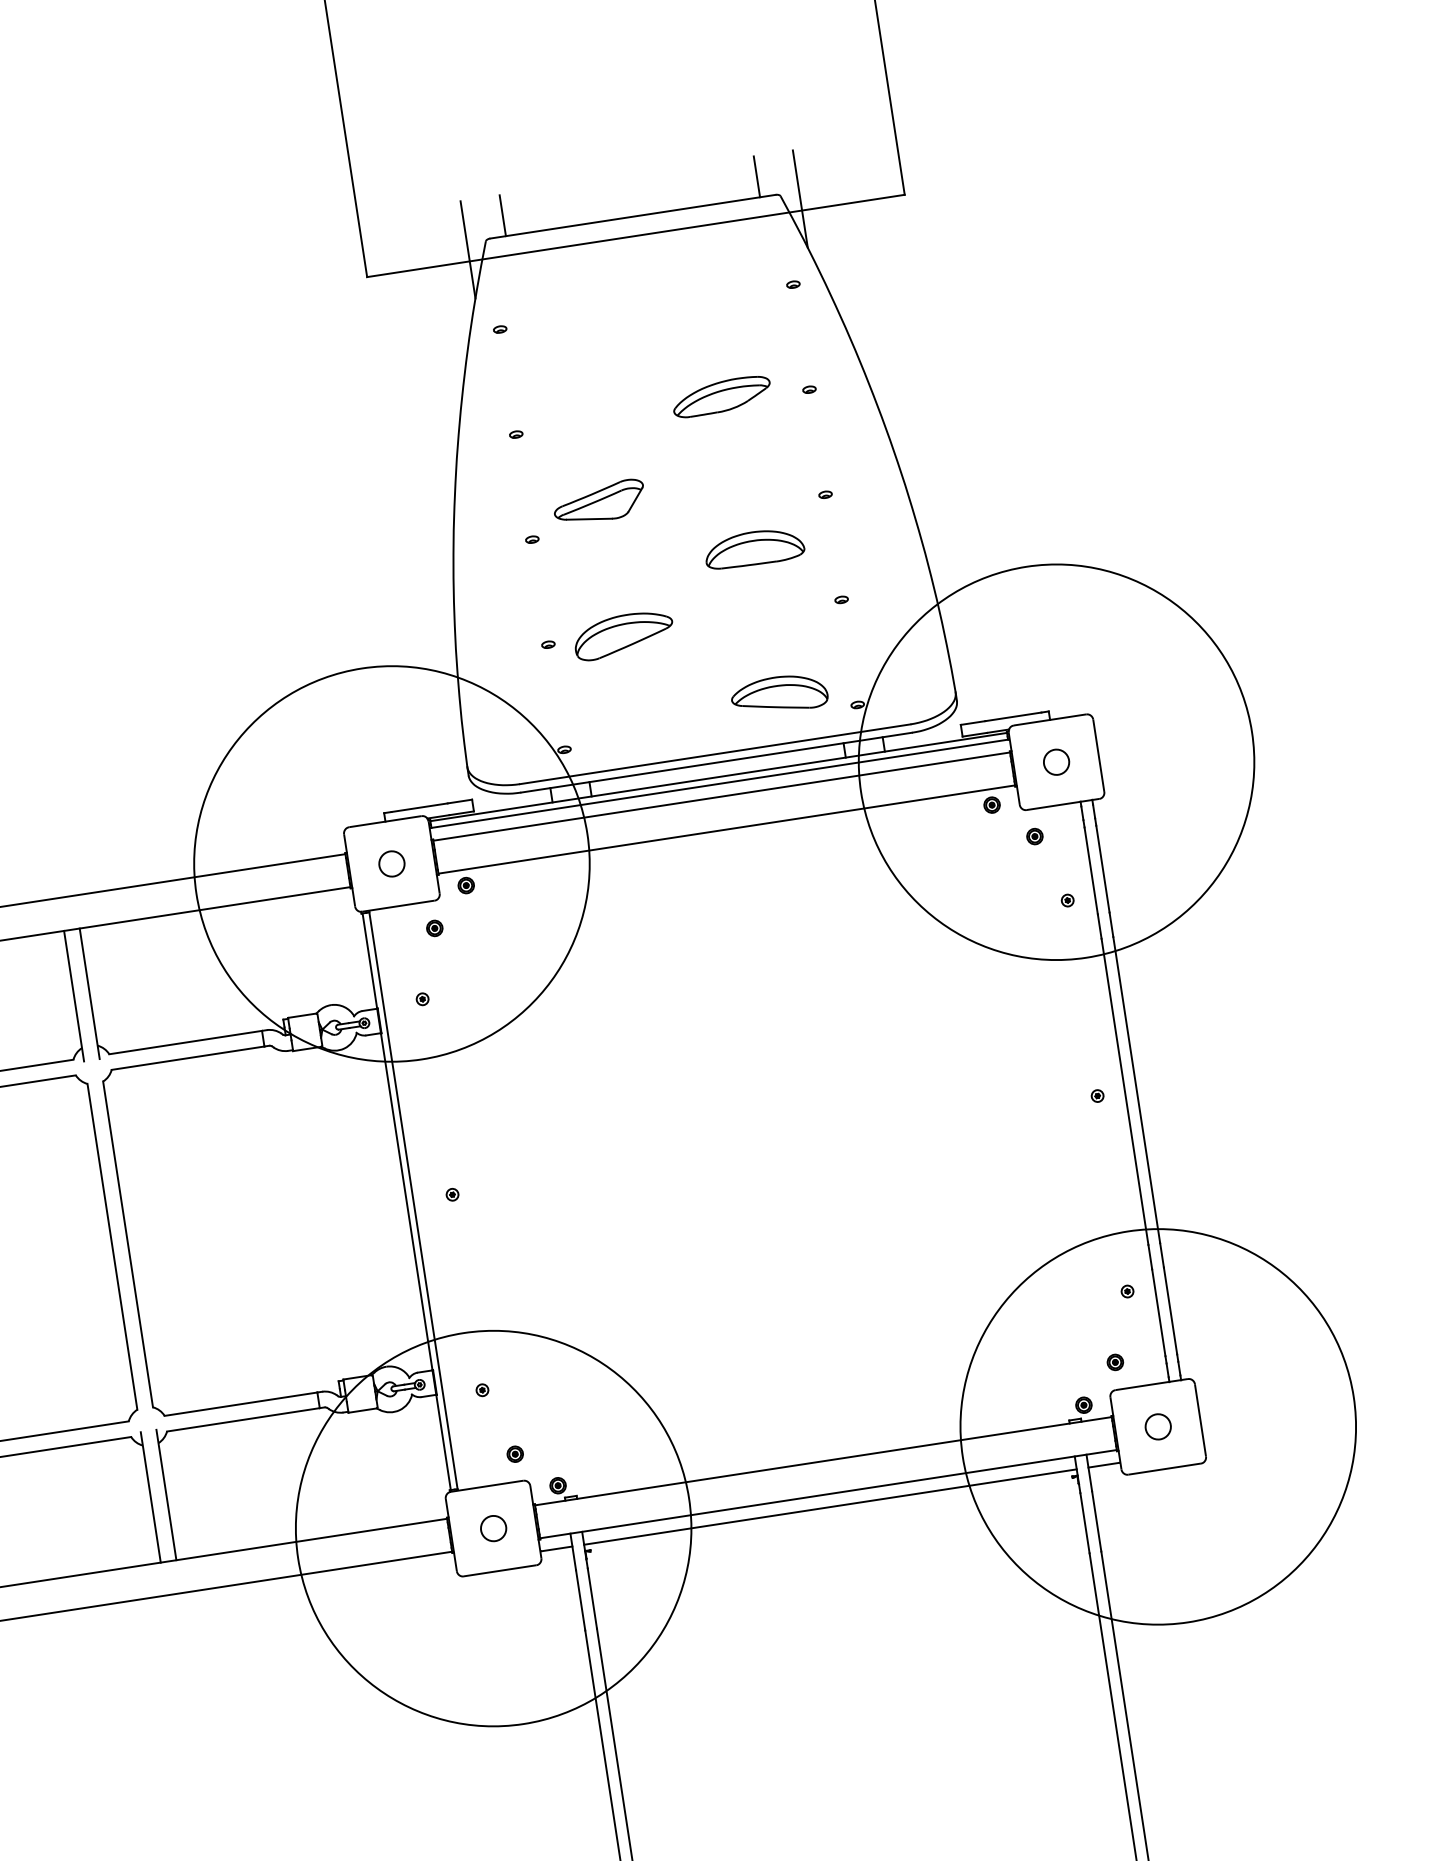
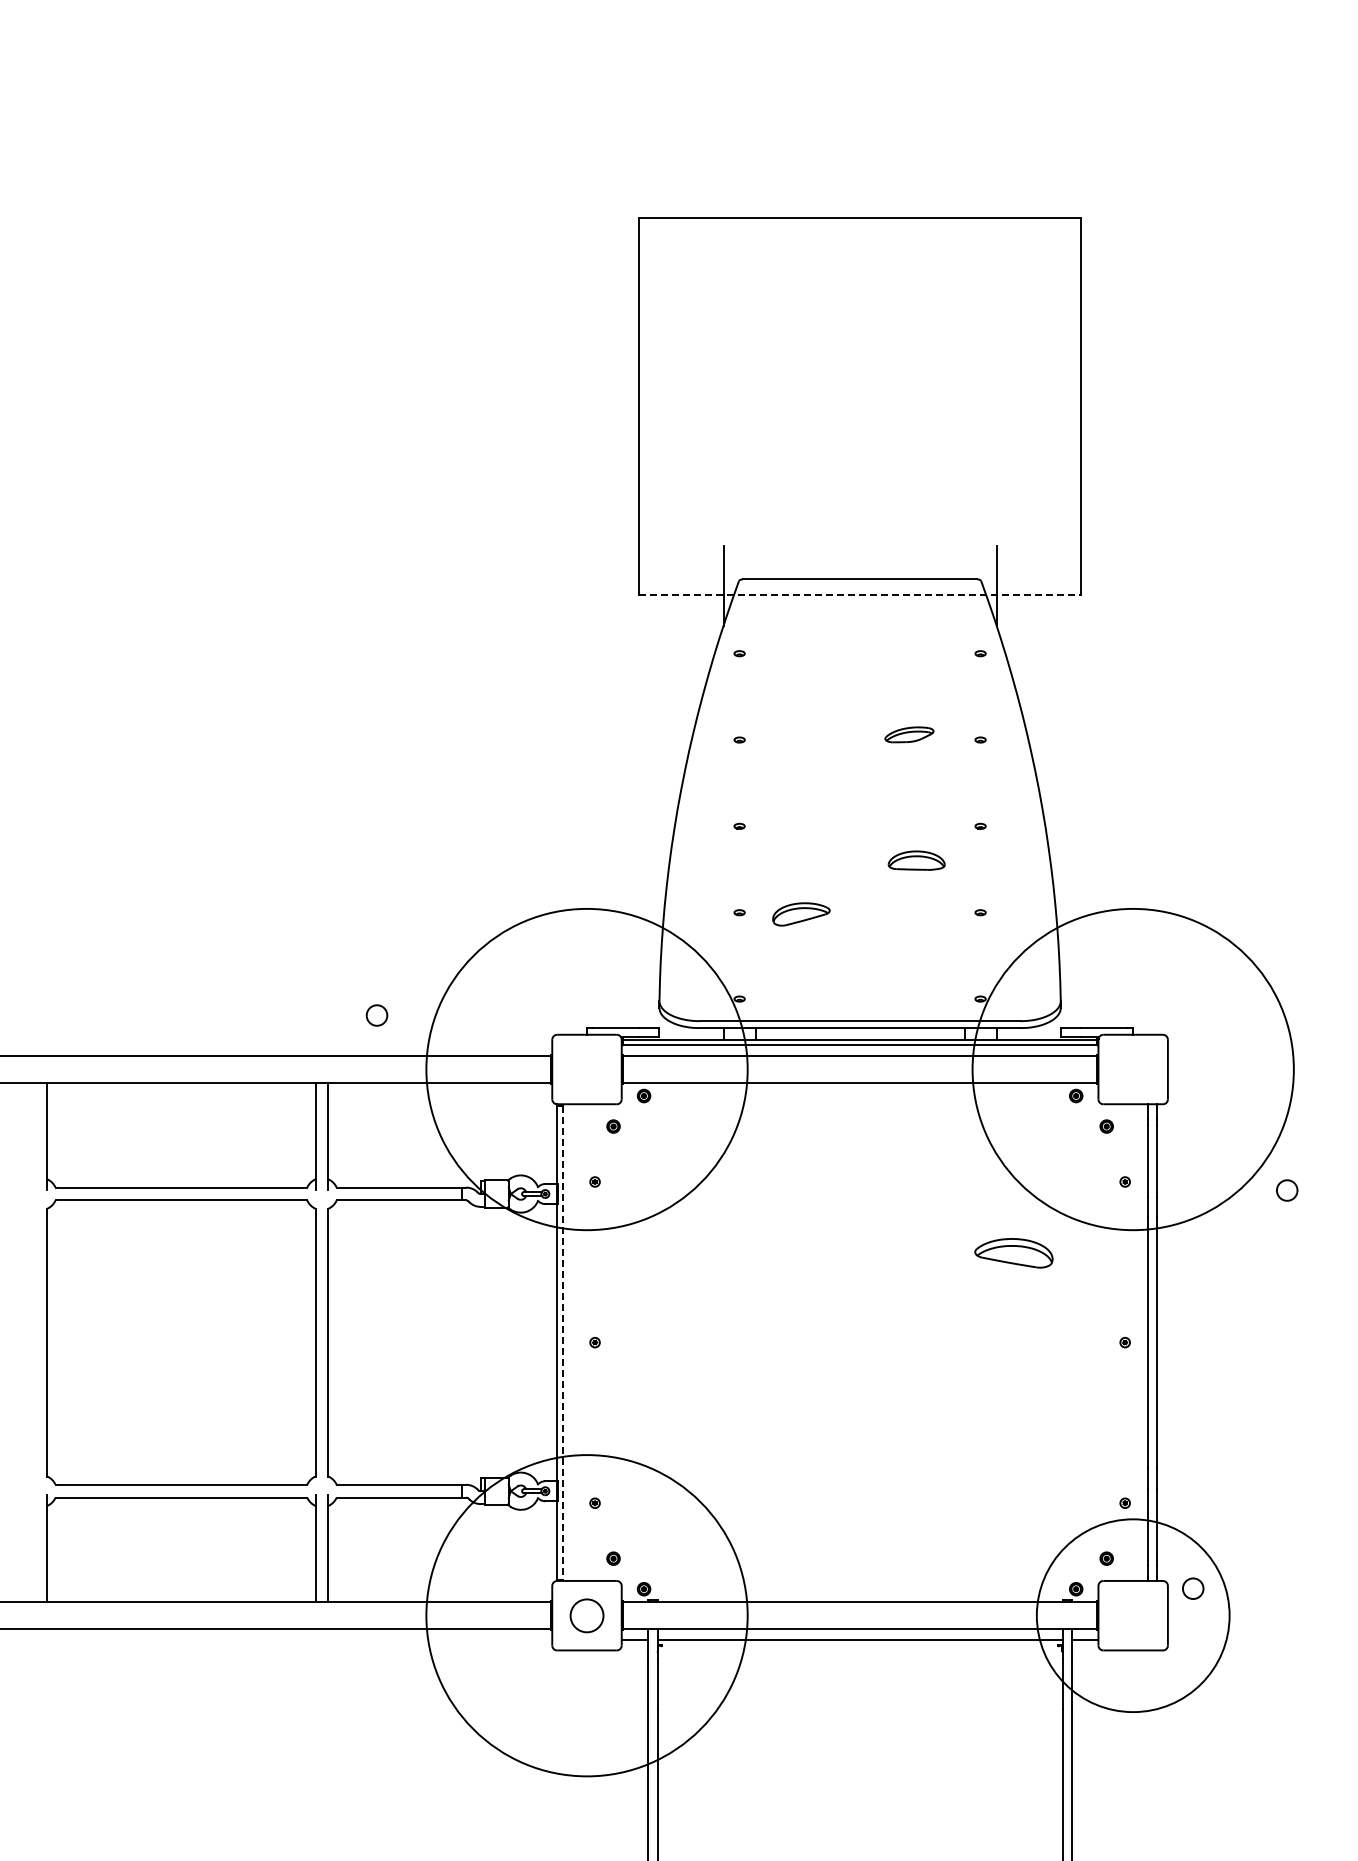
line: (756, 176) -> (964, 562), removed
line: (502, 215) -> (755, 562), removed
line: (636, 236) -> (860, 595), solid -> dashed
part: (721, 396) -> (909, 734), size x0.6
part: (598, 502) -> (797, 804), removed
part: (753, 548) -> (916, 860), size x0.7
part: (624, 635) -> (801, 914), size x0.7
part: (778, 695) -> (1013, 1253), moved
circle: (1056, 762) -> (1287, 1190), moved
circle: (391, 864) -> (376, 1015), moved
line: (412, 1200) -> (562, 1342), solid -> dashed
circle: (1157, 1426) -> (1132, 1615), size x0.6
circle: (1158, 1426) -> (1193, 1588), moved
circle: (492, 1528) -> (586, 1615), size x1.6

